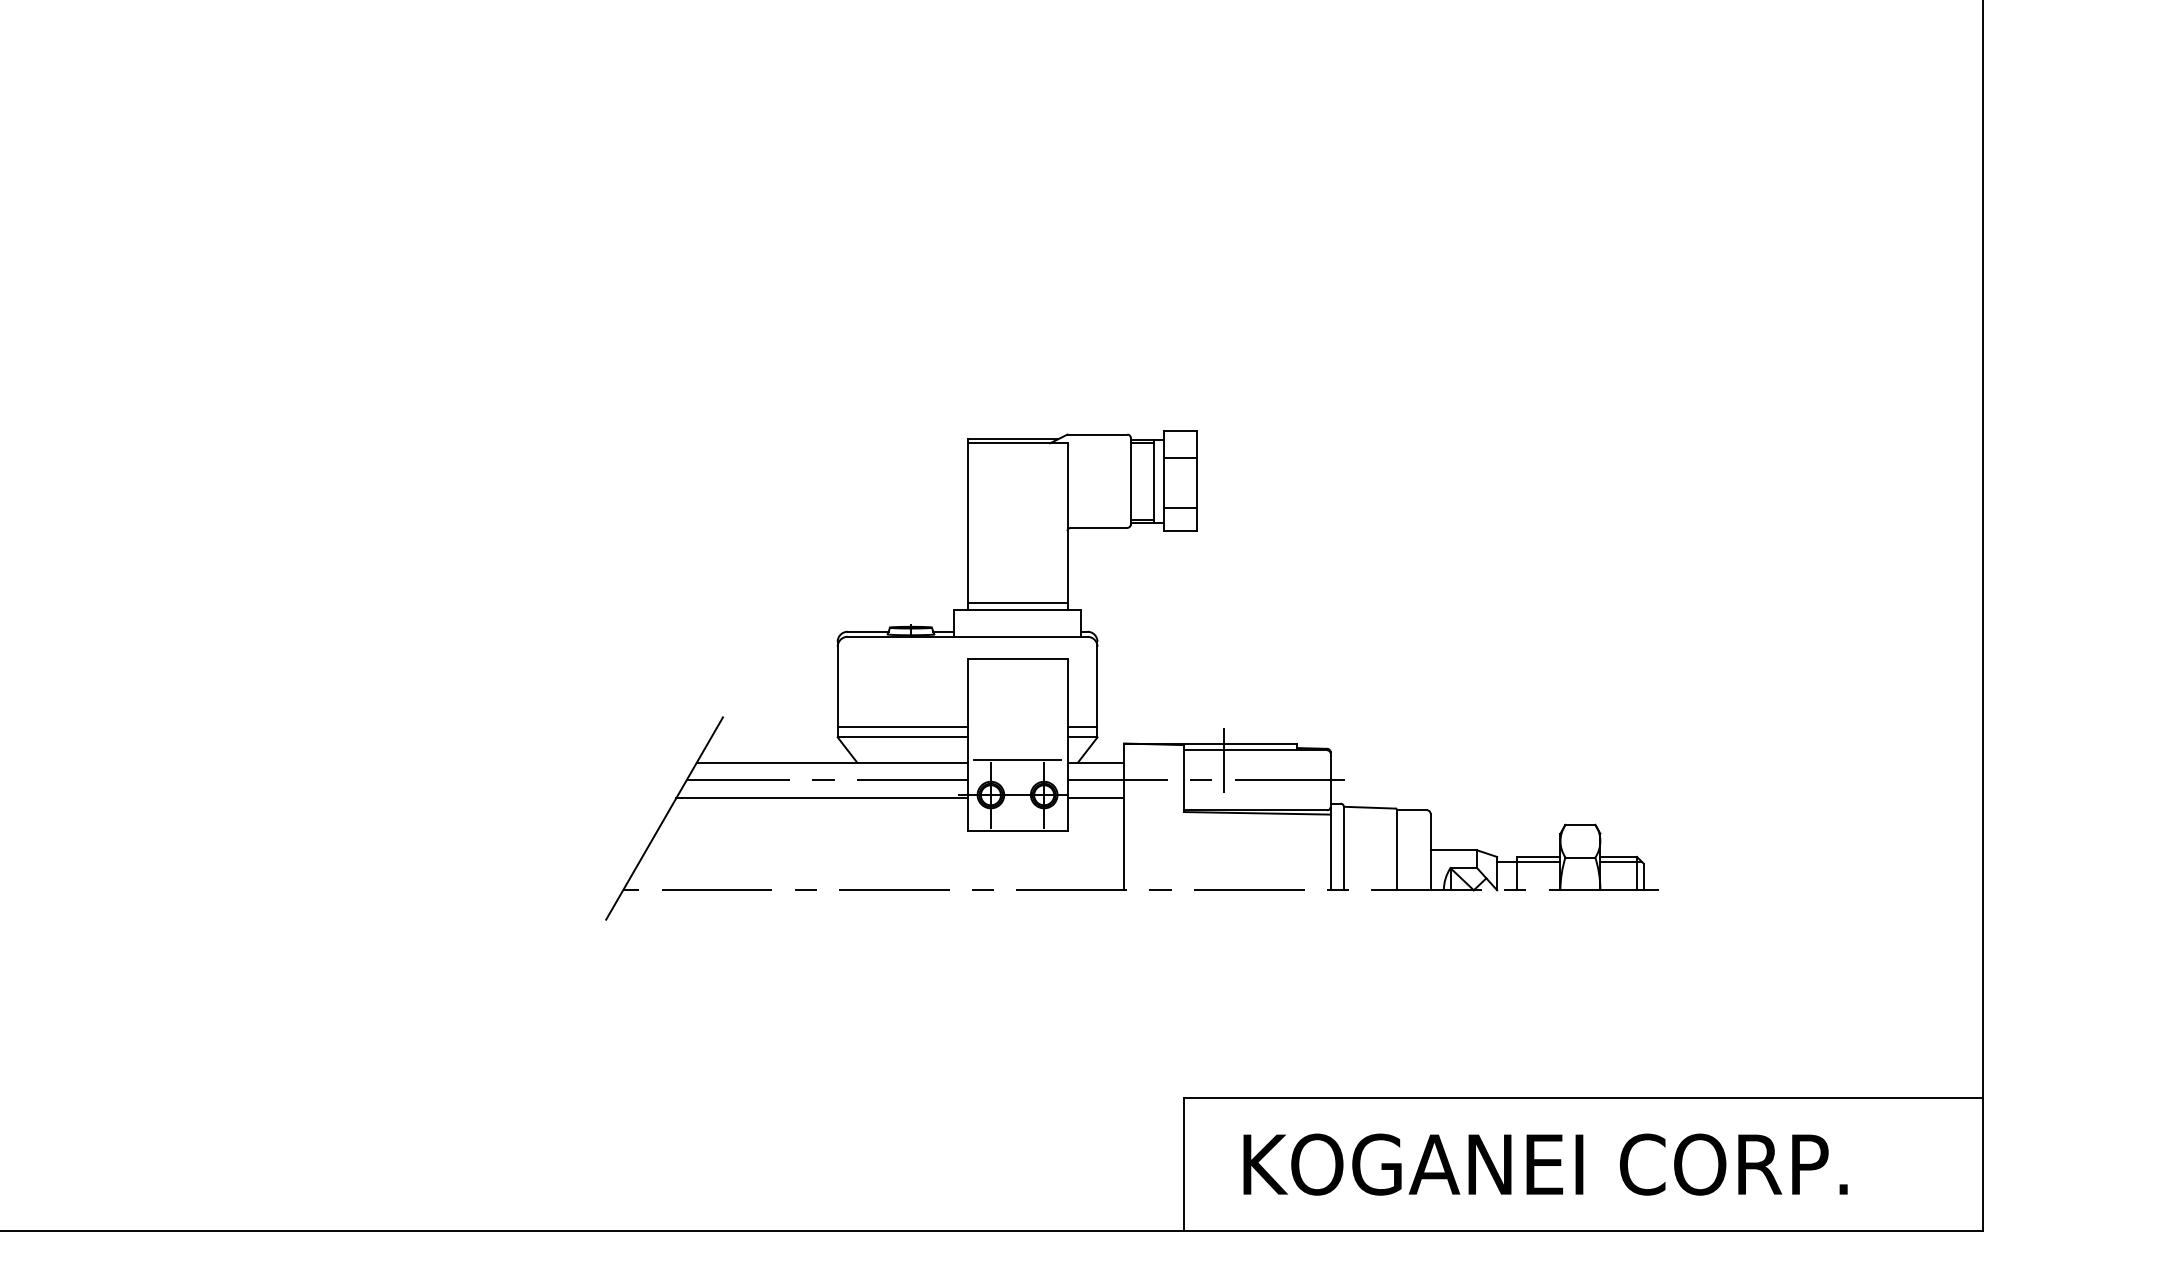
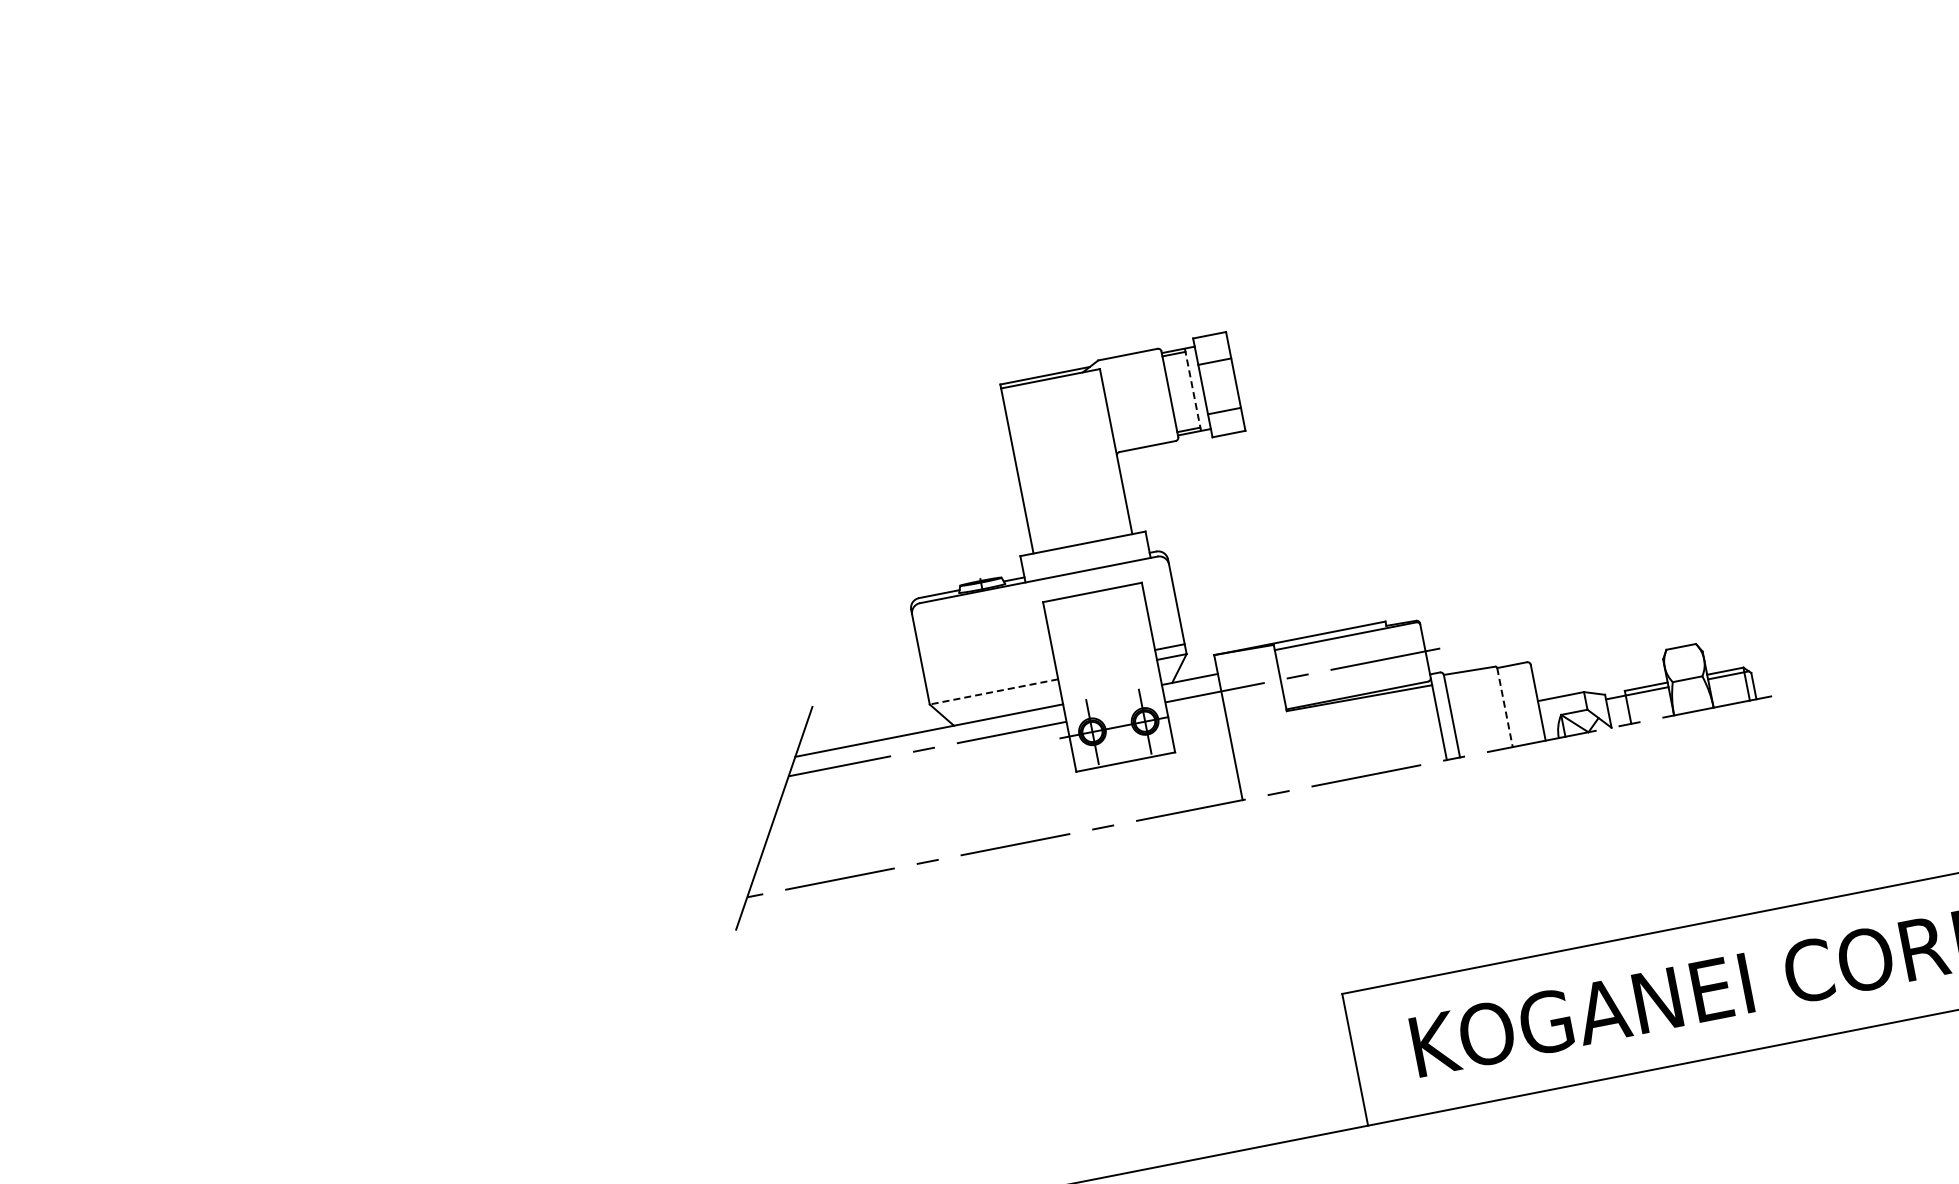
line: (1154, 481) -> (1193, 389), solid -> dashed
line: (1017, 603) -> (1081, 537), removed
line: (902, 727) -> (991, 682), removed
line: (902, 737) -> (993, 692), solid -> dashed
line: (1017, 759) -> (1111, 691), removed
line: (1224, 760) -> (1316, 652), removed
line: (821, 798) -> (925, 768), removed
line: (1095, 798) -> (1196, 714), removed
line: (1397, 850) -> (1505, 707), solid -> dashed

